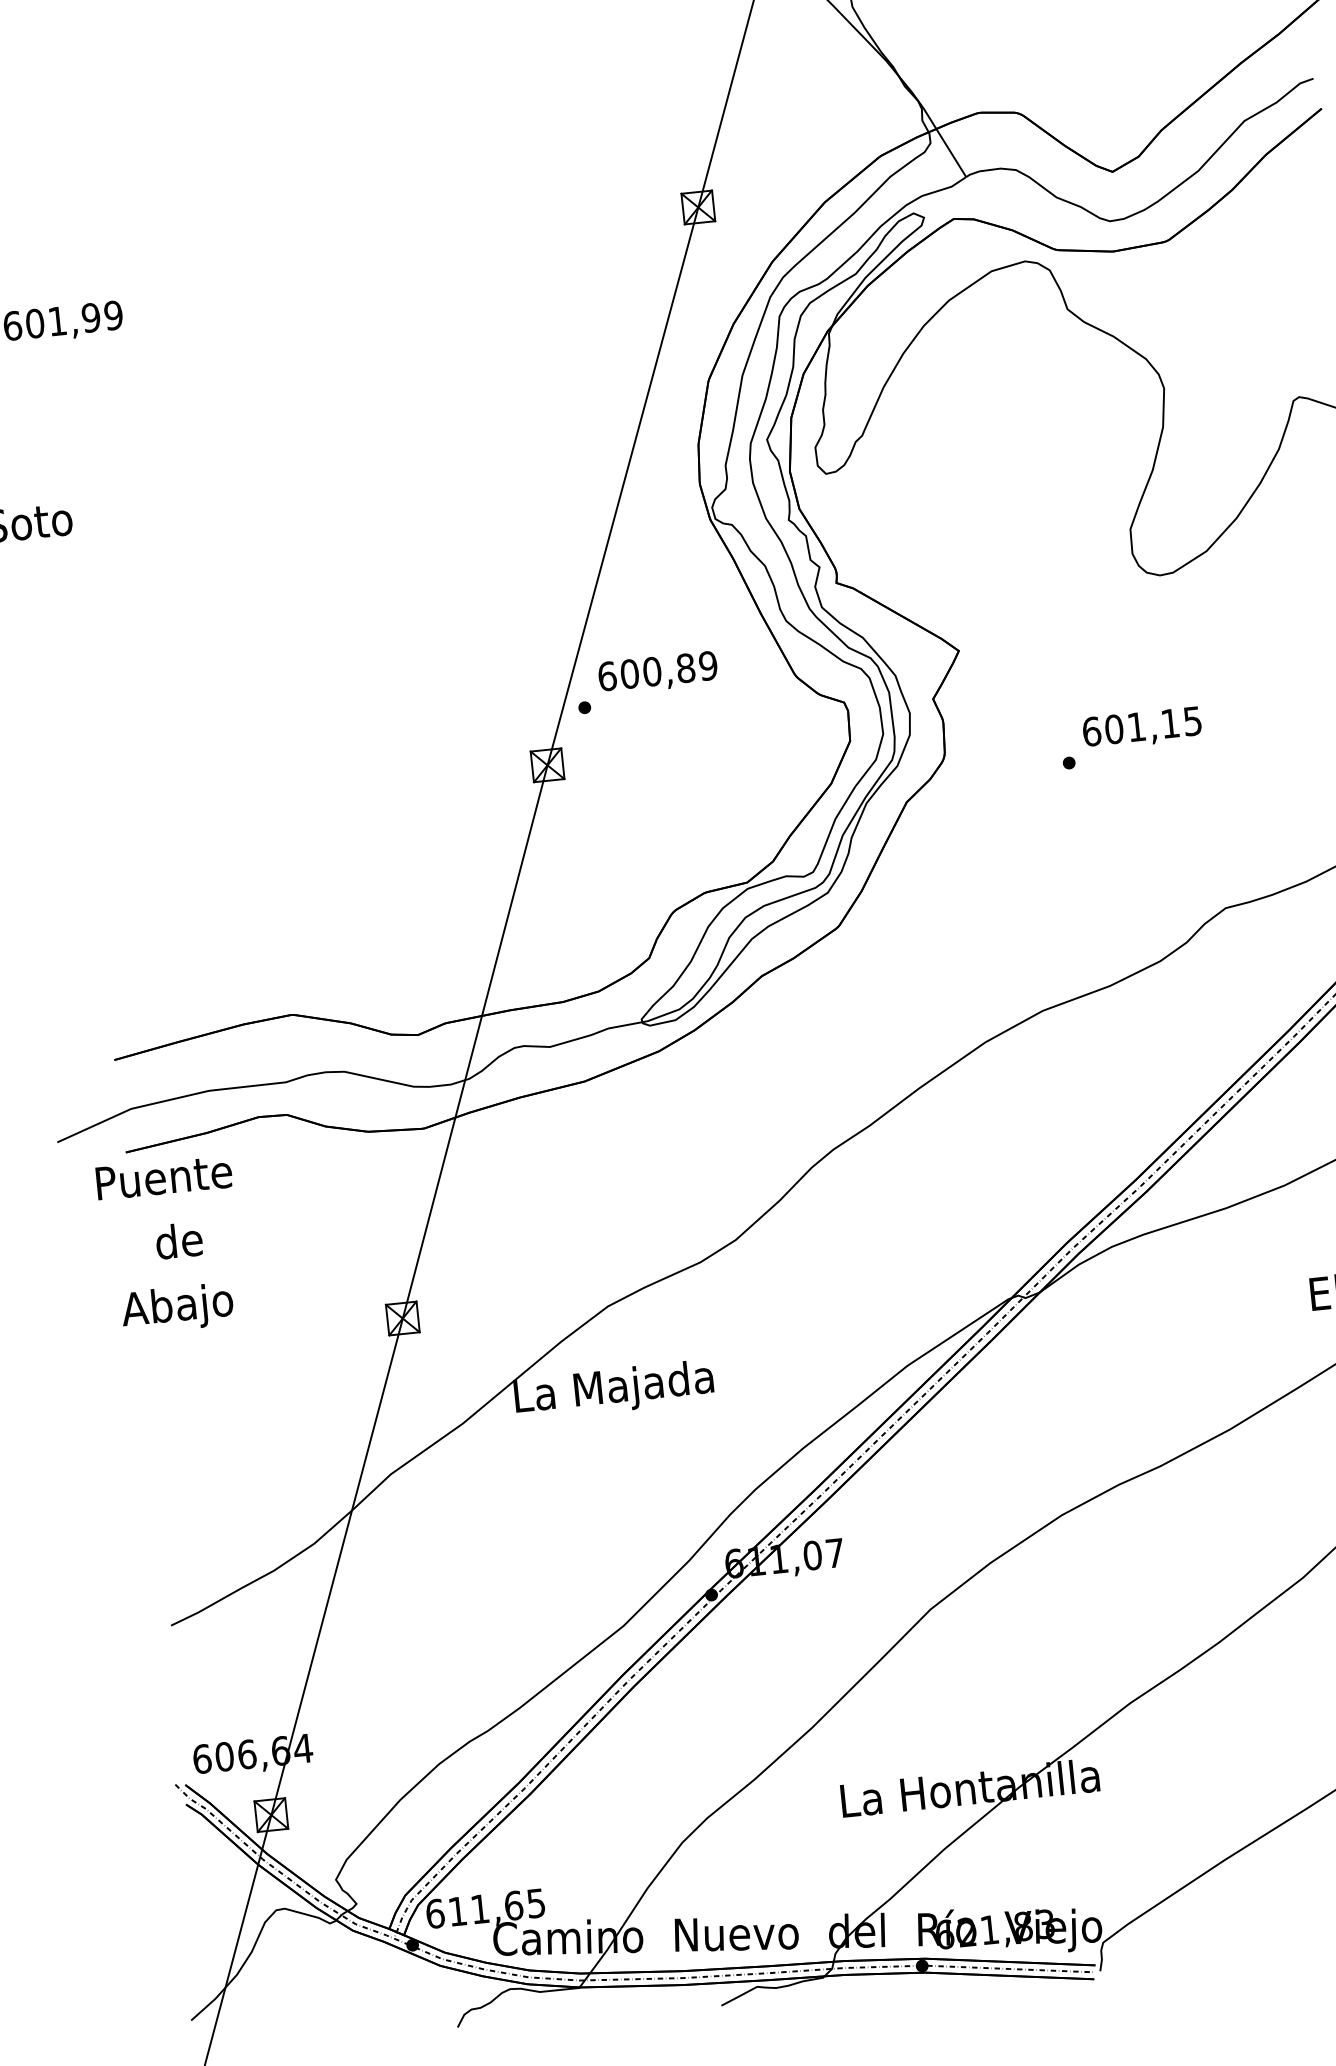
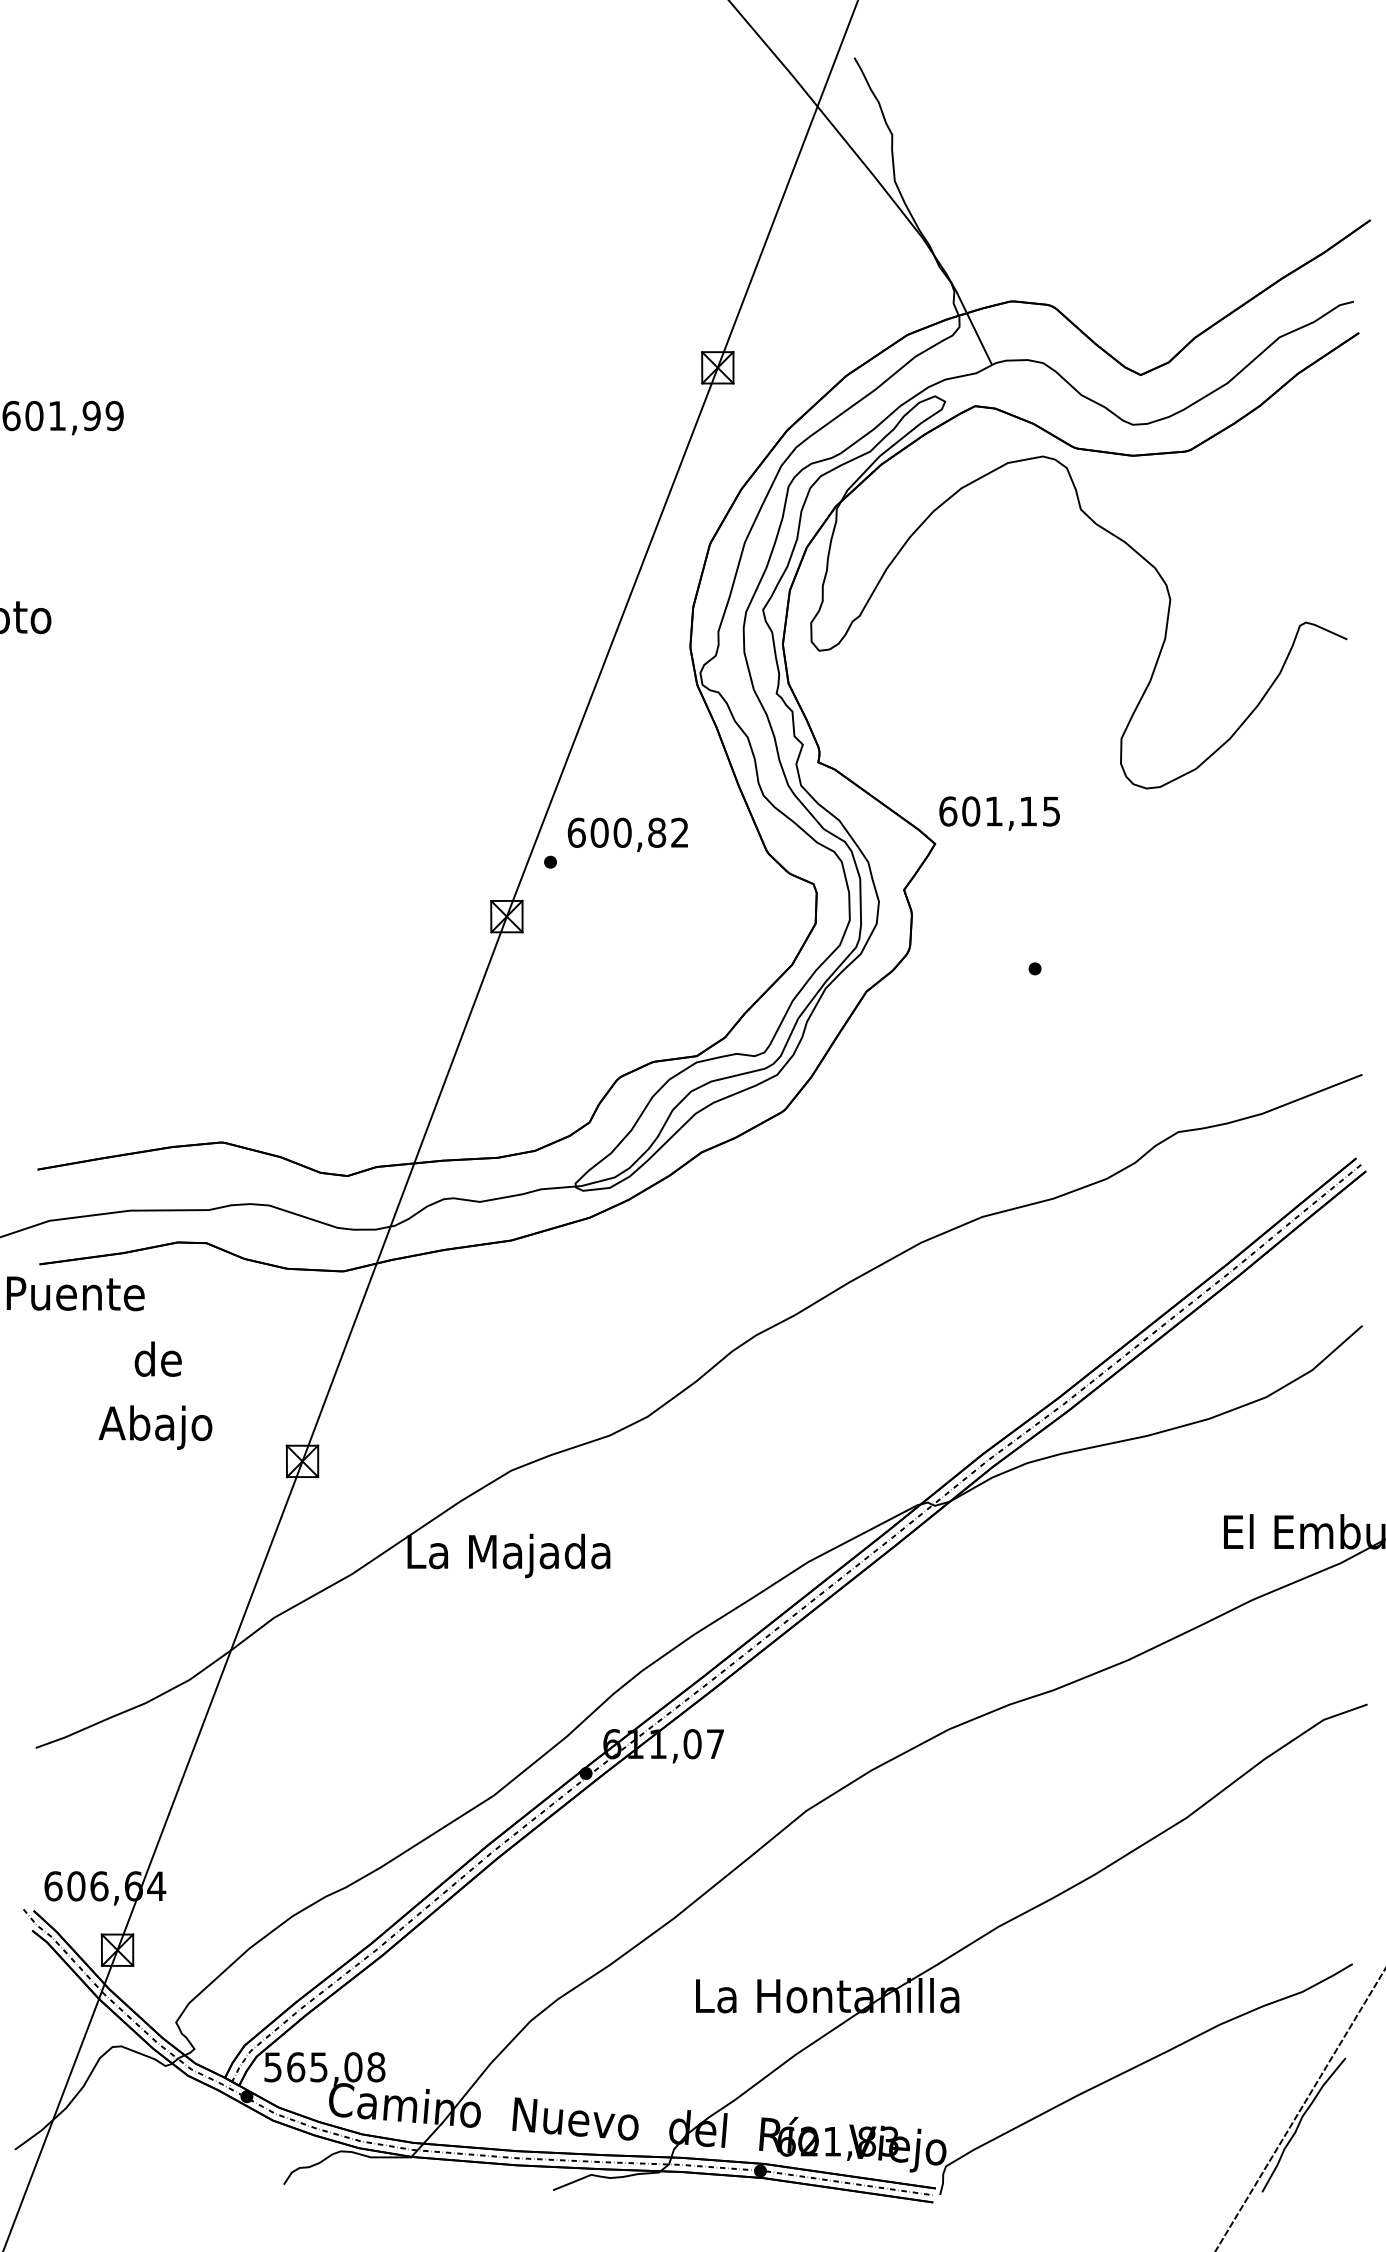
text: (707, 665) -> (679, 832), 600,89 -> 600,82
text: (1142, 728) -> (999, 813), moved
text: (178, 1240) -> (157, 1358), moved
text: (177, 1308) -> (155, 1427), moved
text: (485, 1908) -> (324, 2067), 611,65 -> 565,08

